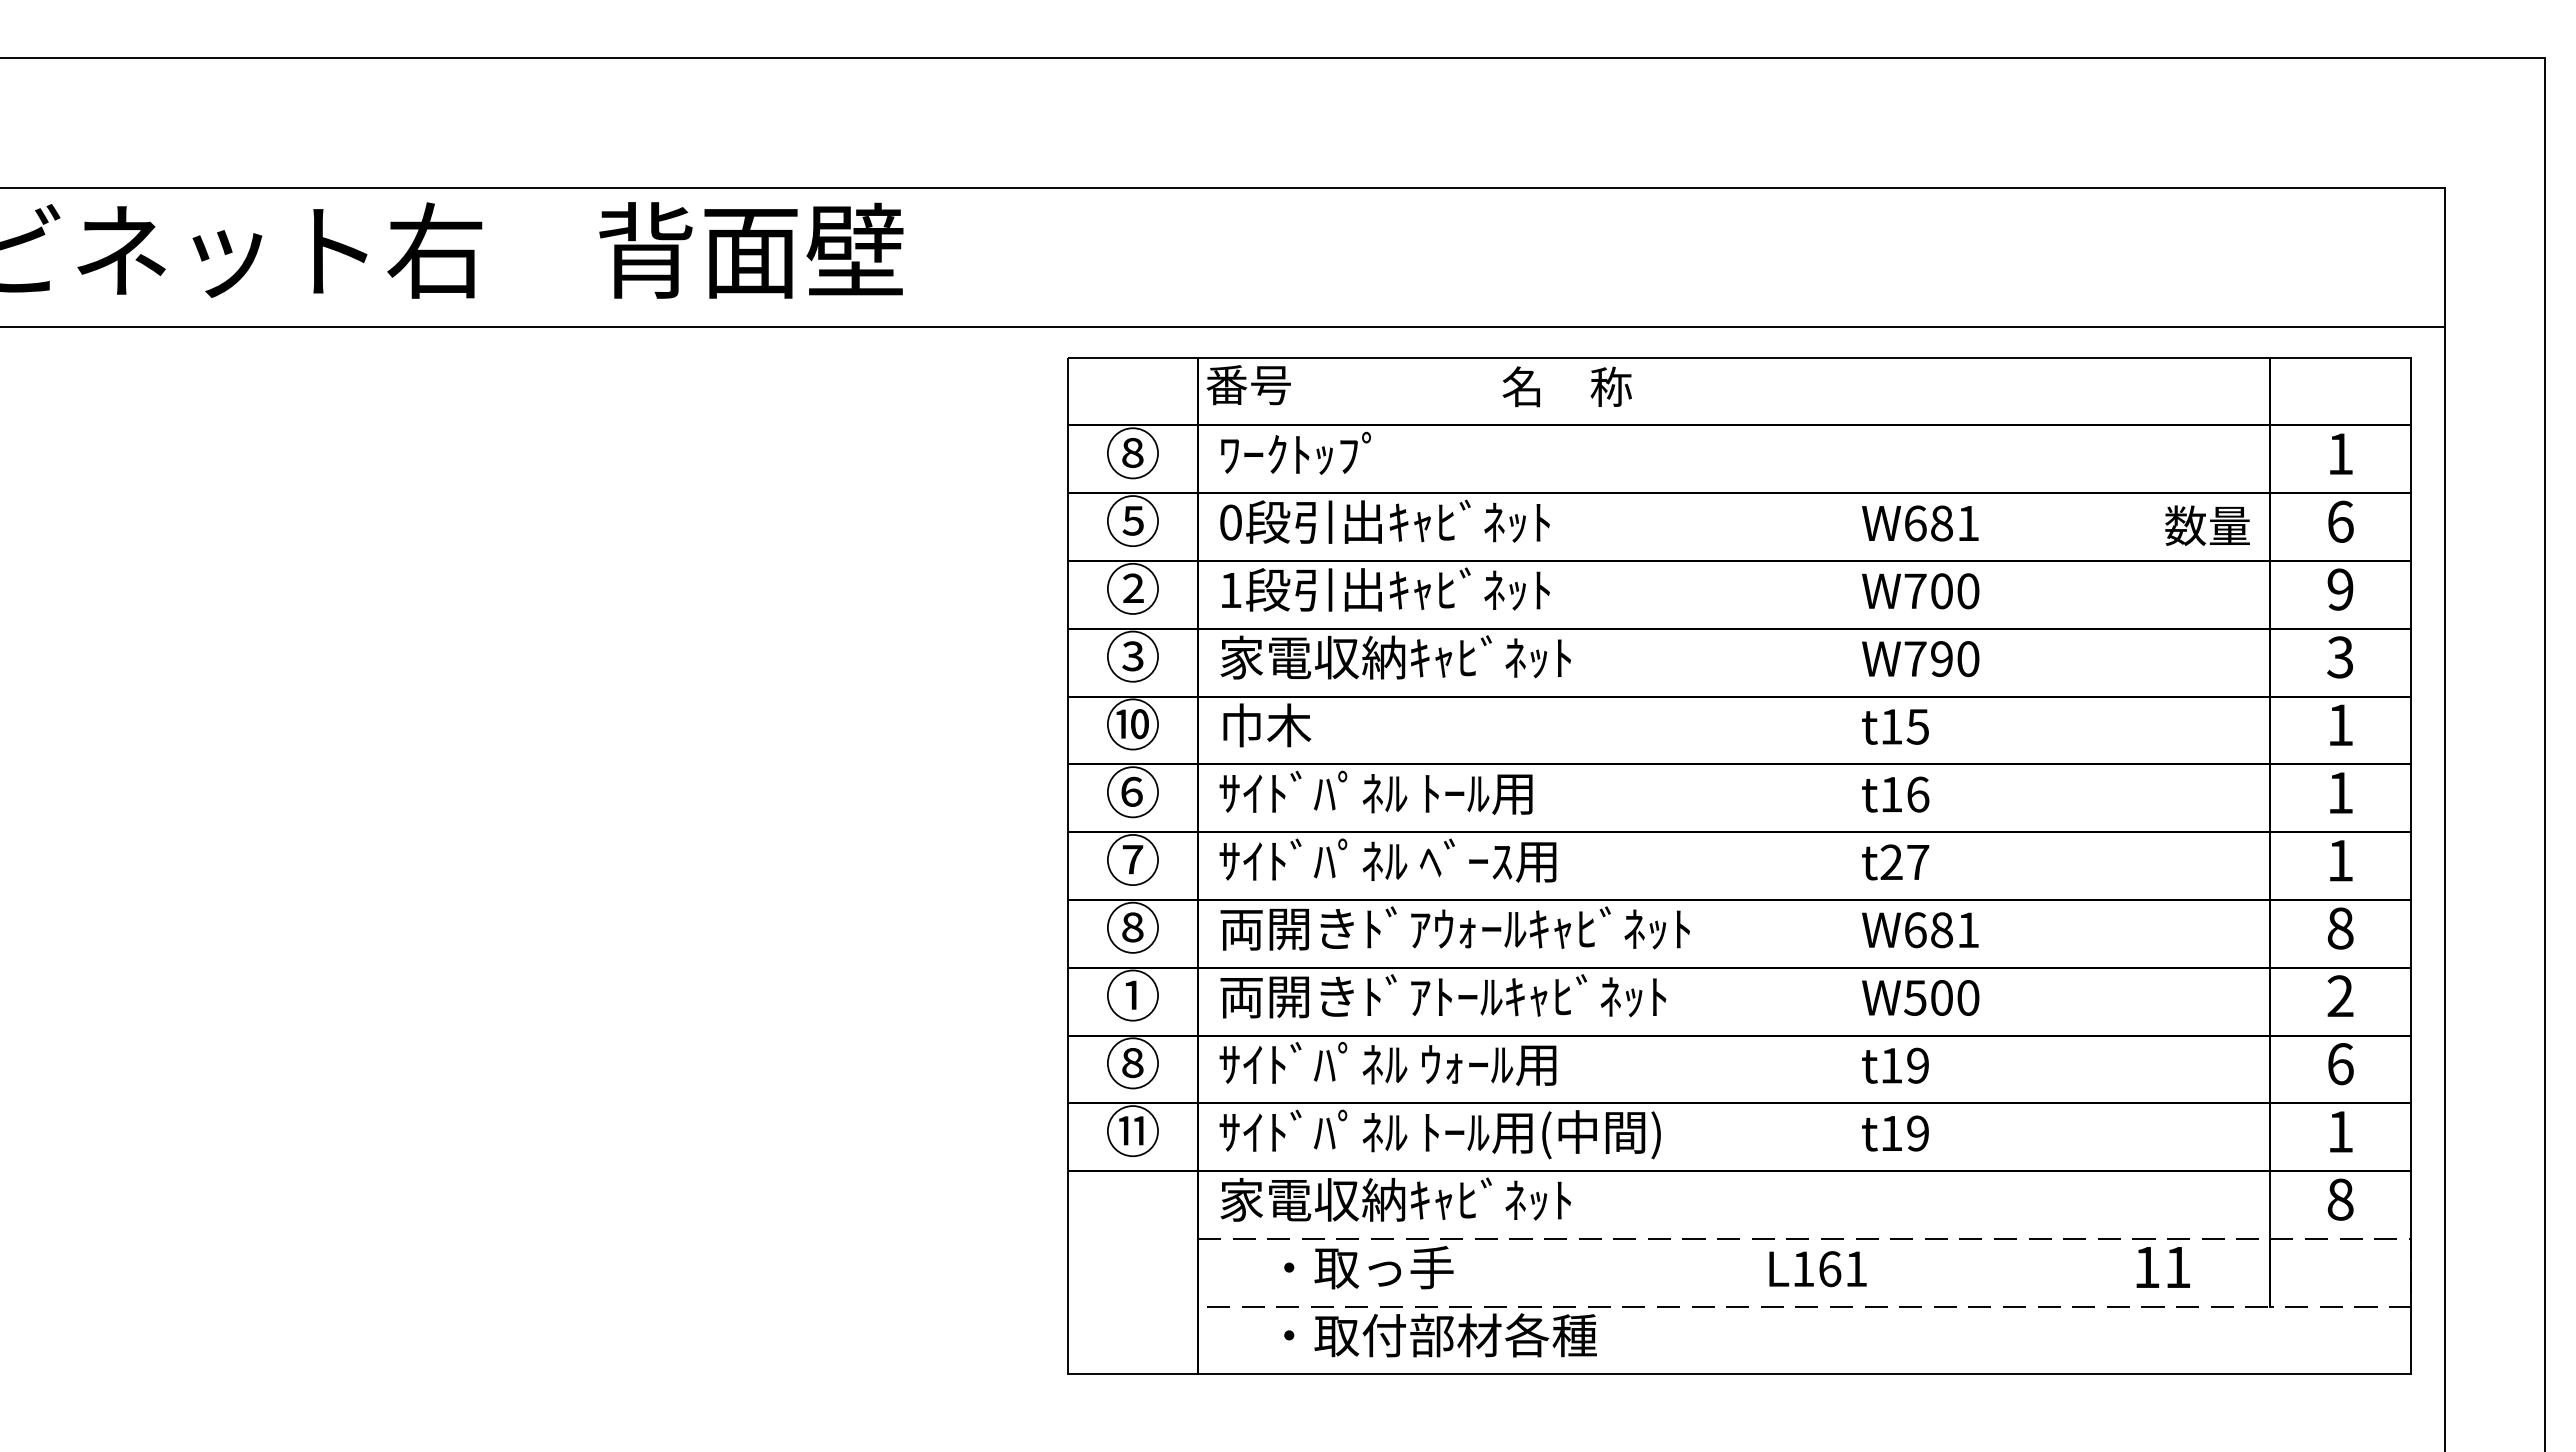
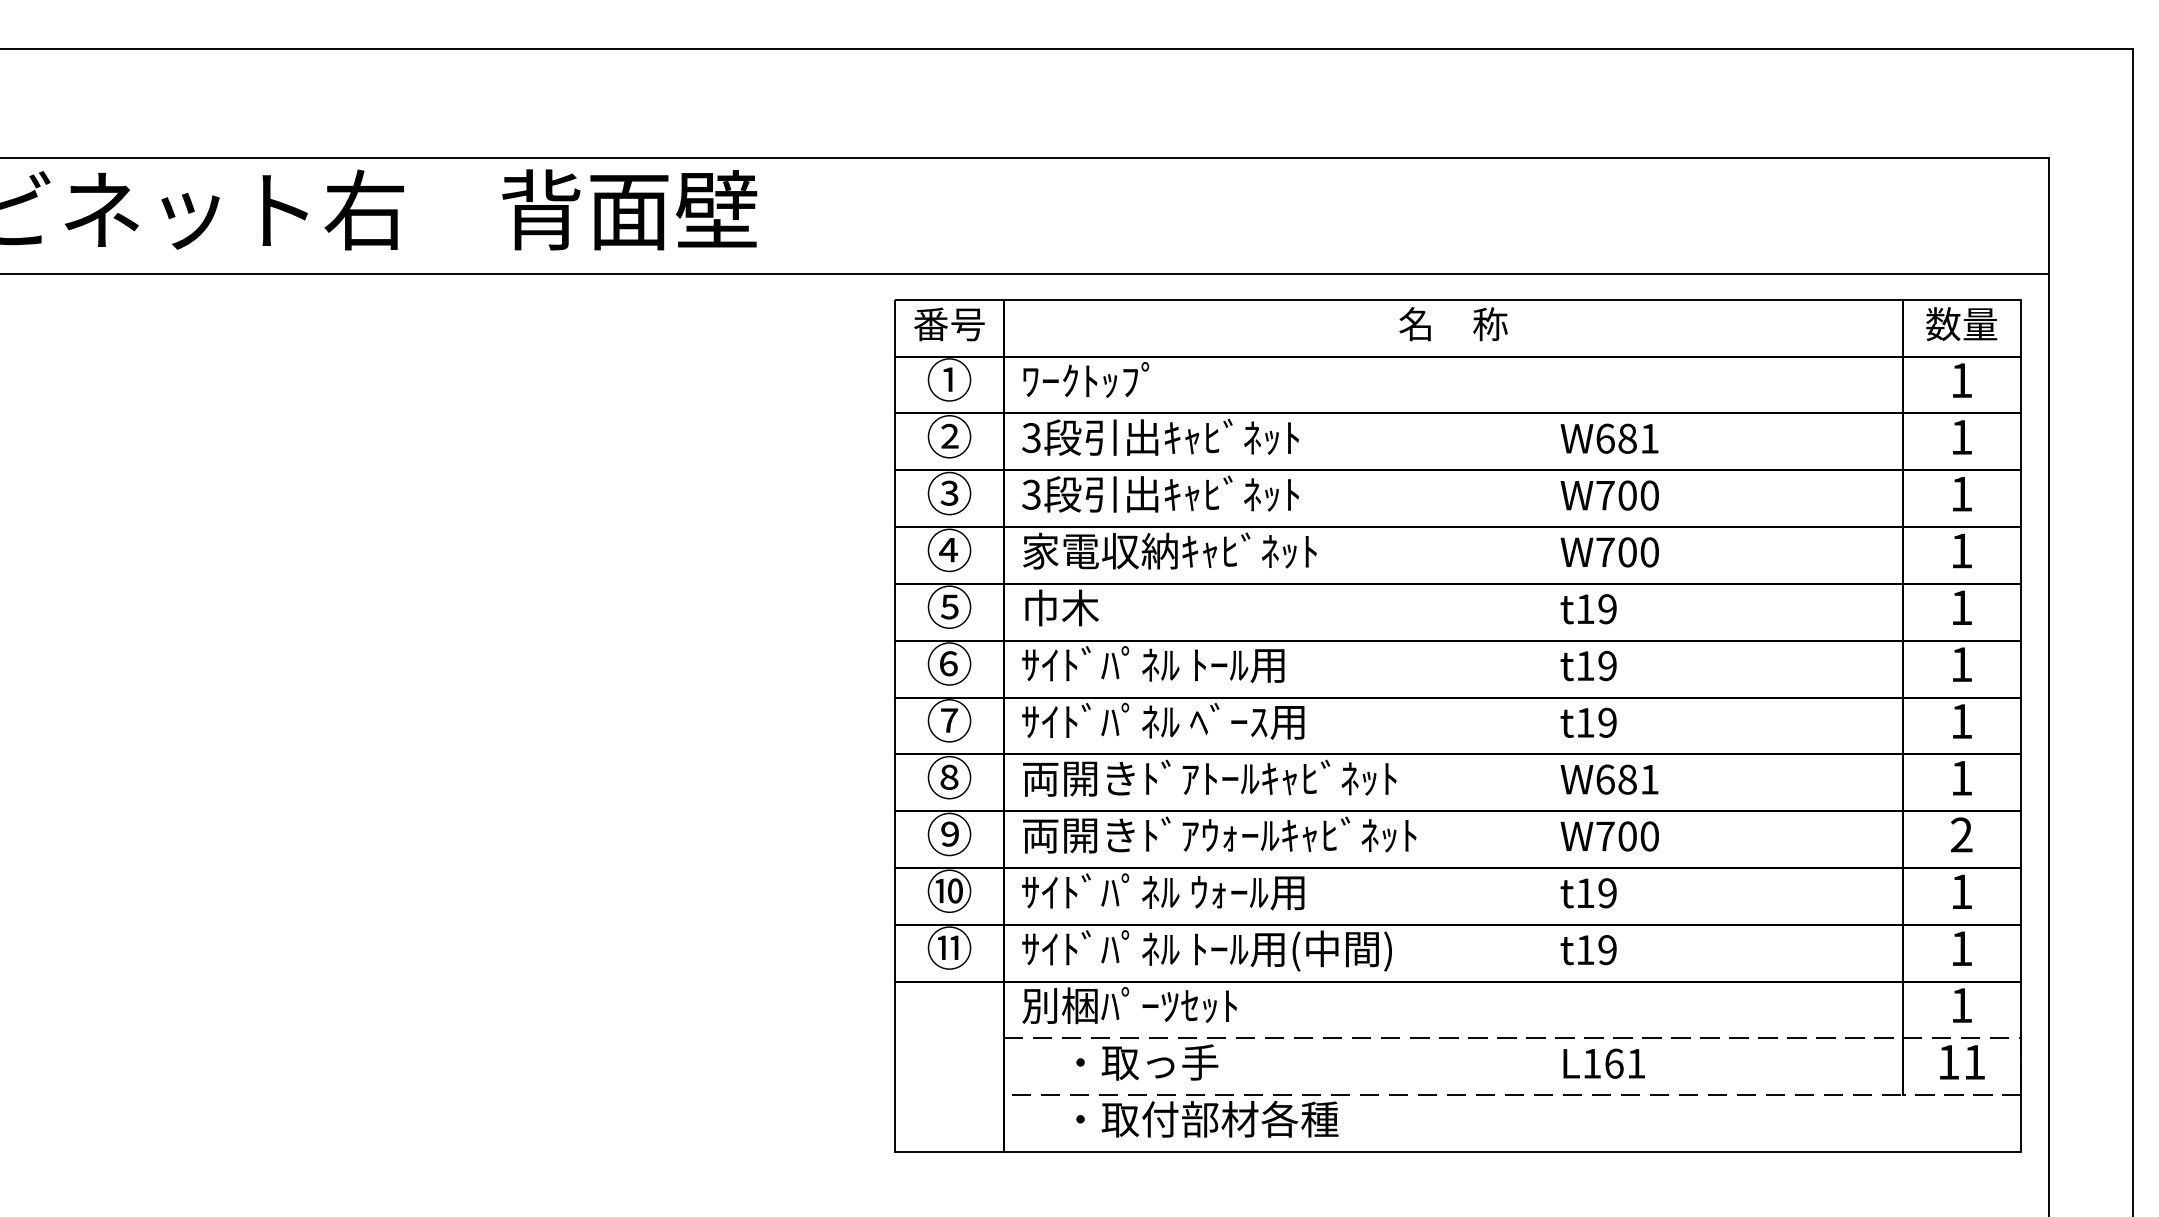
text: (1248, 385) -> (949, 324), moved
text: (1566, 386) -> (1452, 323), moved
text: (1132, 452) -> (949, 379), ⑧ -> ①
text: (1132, 520) -> (949, 436), ⑤ -> ②
text: (2340, 521) -> (1961, 437), 6 -> 1
text: (1230, 522) -> (1031, 437), 0 -> 3
text: (2207, 525) -> (1961, 323), moved
text: (1132, 588) -> (949, 493), ② -> ③
text: (2340, 589) -> (1961, 494), 9 -> 1
text: (1230, 590) -> (1031, 494), 1 -> 3
text: (1131, 656) -> (948, 550), ③ -> ④
text: (2339, 657) -> (1960, 551), 3 -> 1
text: (1941, 659) -> (1627, 552), W790 -> W700
text: (1132, 724) -> (949, 607), ⑩ -> ⑤
text: (1917, 726) -> (1607, 608), t15 -> t19
text: (1918, 794) -> (1607, 665), t16 -> t19
text: (1904, 862) -> (1596, 722), t27 -> t19
text: (1562, 927) -> (1309, 777), 両開きﾄﾞｱｳｫｰﾙｷｬﾋﾞﾈｯﾄ -> 両開きﾄﾞｱﾄｰﾙｷｬﾋﾞﾈｯﾄ
text: (2340, 928) -> (1961, 778), 8 -> 1
text: (1133, 995) -> (949, 834), ① -> ⑨
text: (1562, 995) -> (1309, 834), 両開きﾄﾞｱﾄｰﾙｷｬﾋﾞﾈｯﾄ -> 両開きﾄﾞｱｳｫｰﾙｷｬﾋﾞﾈｯﾄ
text: (1915, 997) -> (1605, 836), W500 -> W700
text: (1132, 1063) -> (949, 891), ⑧ -> ⑩
text: (2340, 1064) -> (1961, 892), 6 -> 1
text: (1395, 1199) -> (1169, 1005), 家電収納ｷｬﾋﾞﾈｯﾄ -> 別梱ﾊﾟｰﾂｾｯﾄ
text: (2340, 1199) -> (1961, 1005), 8 -> 1
text: (2162, 1267) -> (1961, 1062), moved
text: (1817, 1269) -> (1603, 1064), moved

